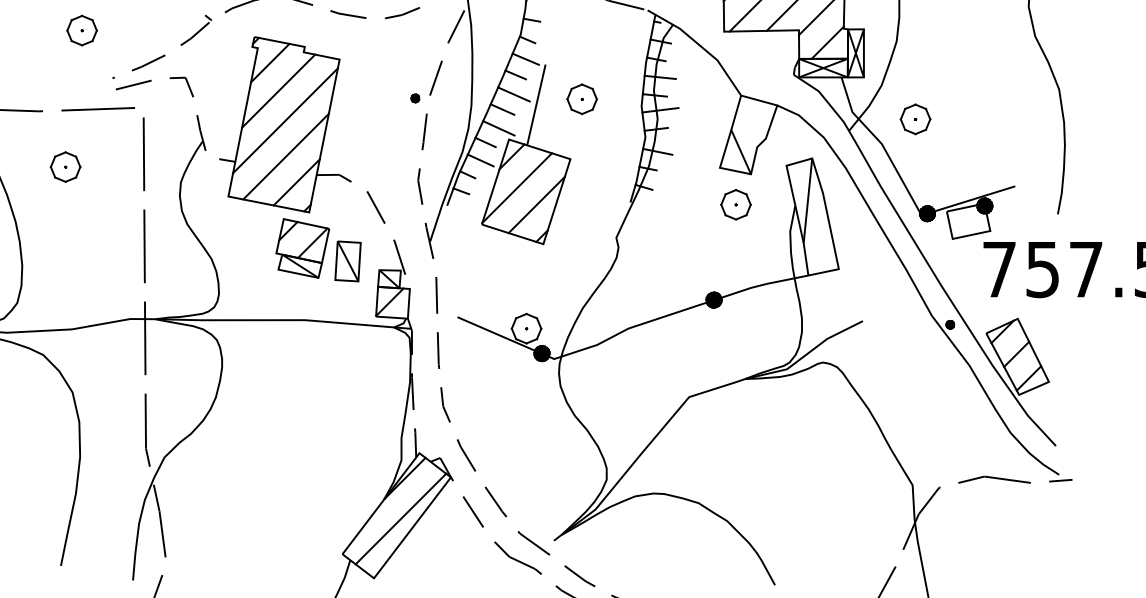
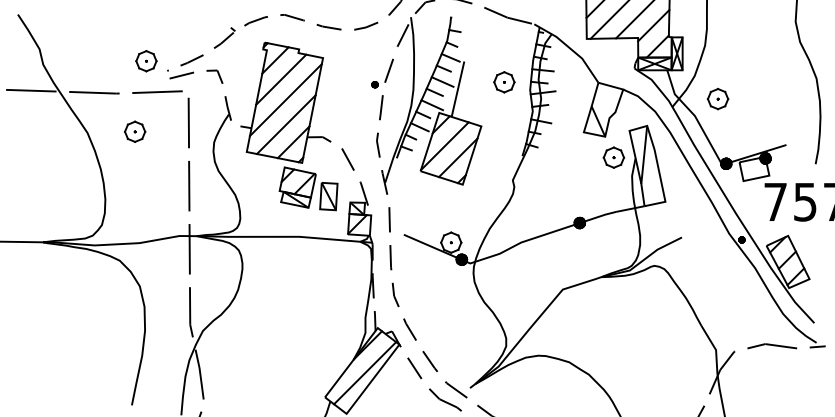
part: (82, 31) -> (146, 61), moved
part: (582, 99) -> (504, 82), moved
part: (735, 204) -> (613, 157), moved

